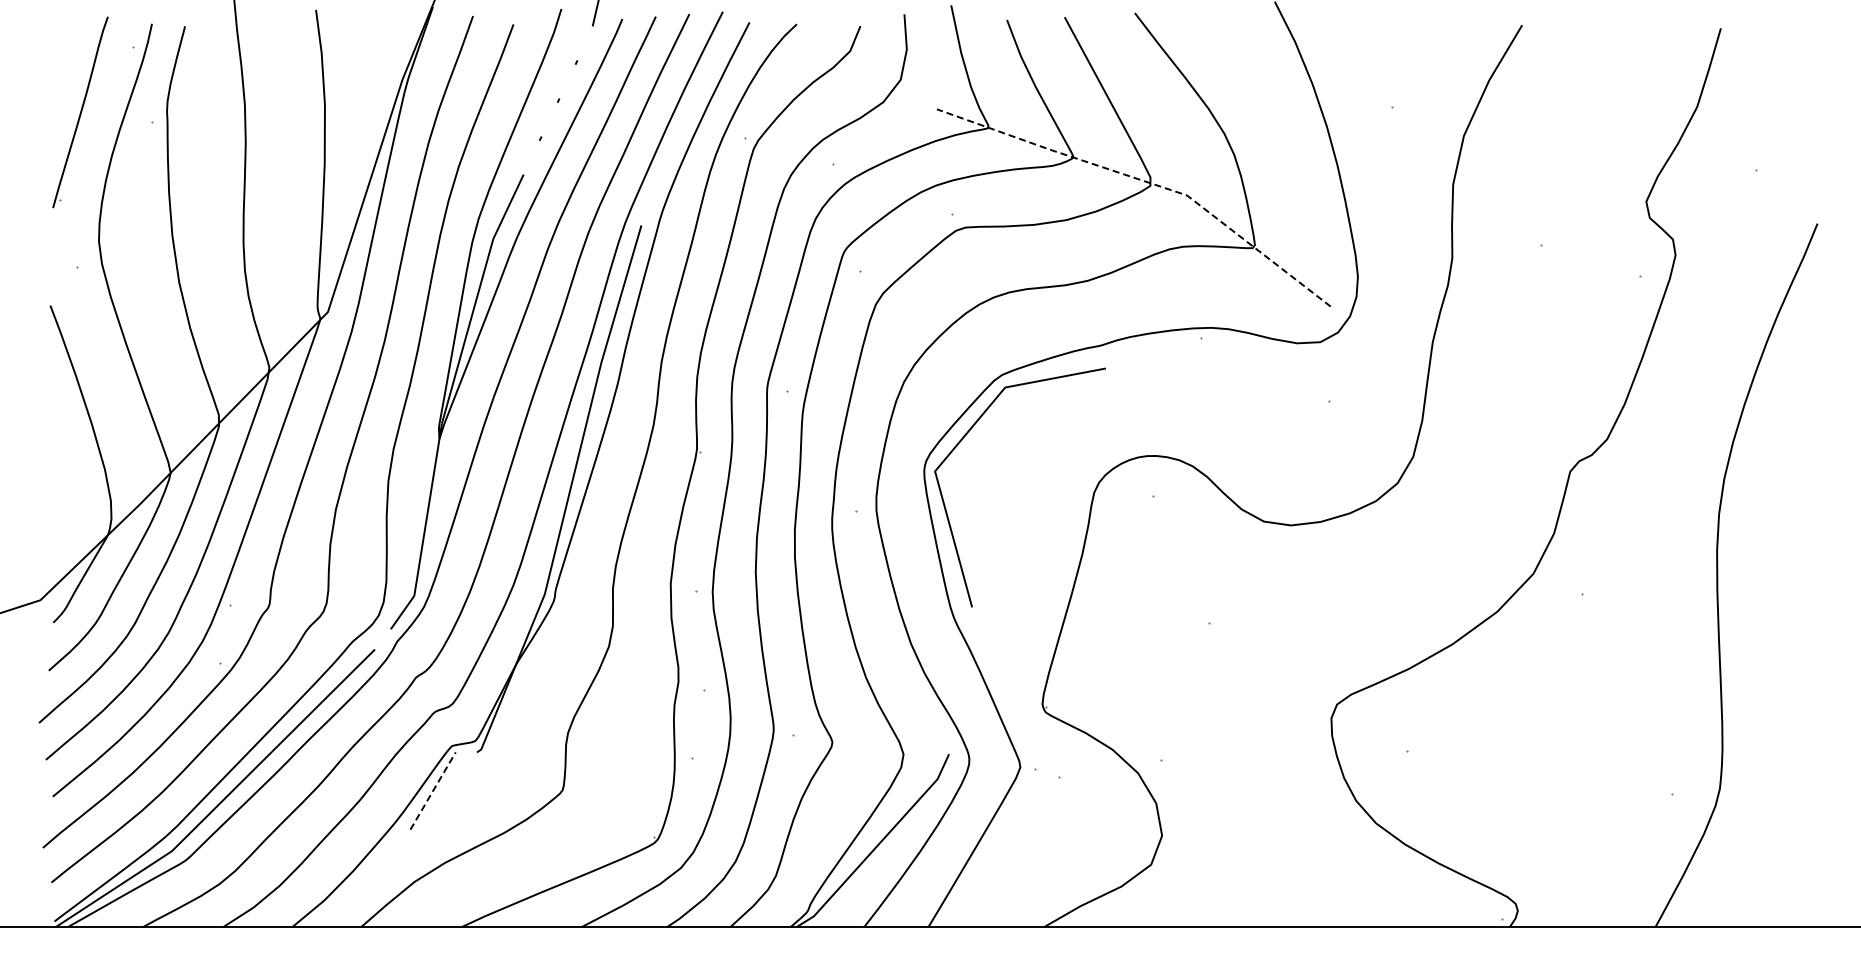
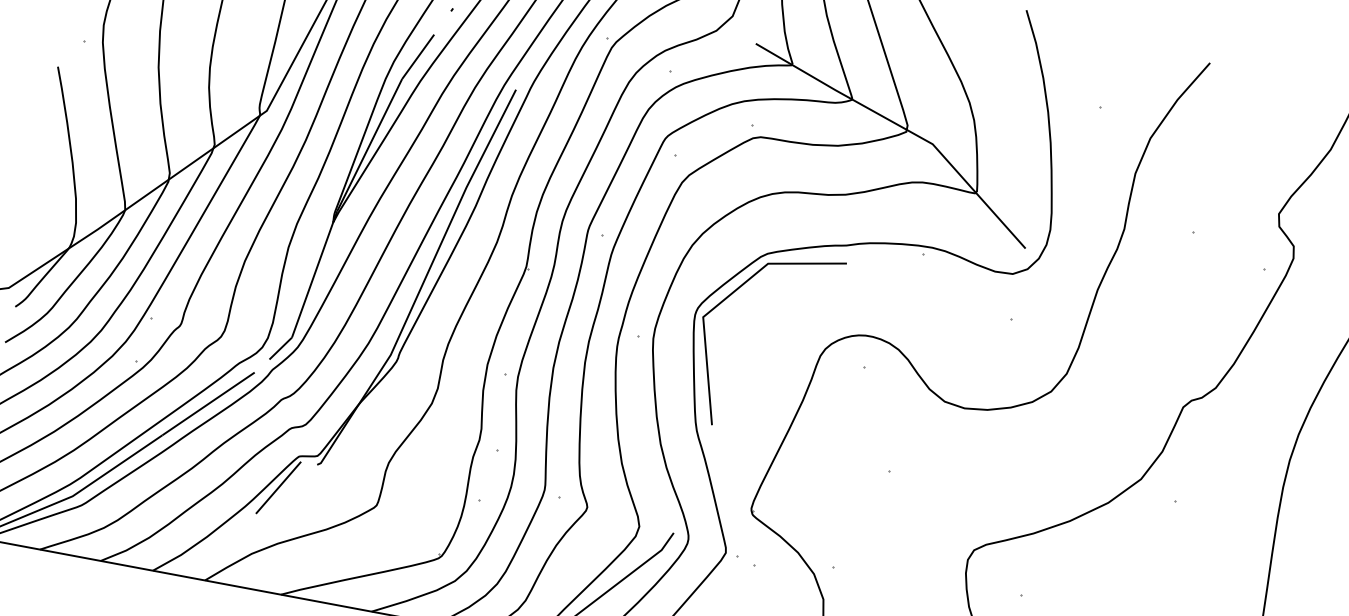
line: (1147, 182) -> (904, 128), dashed -> solid
line: (433, 791) -> (278, 488), dashed -> solid

